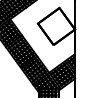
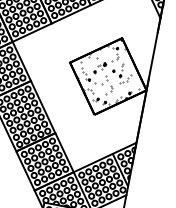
hatch: (56, 23) -> (109, 69), added

